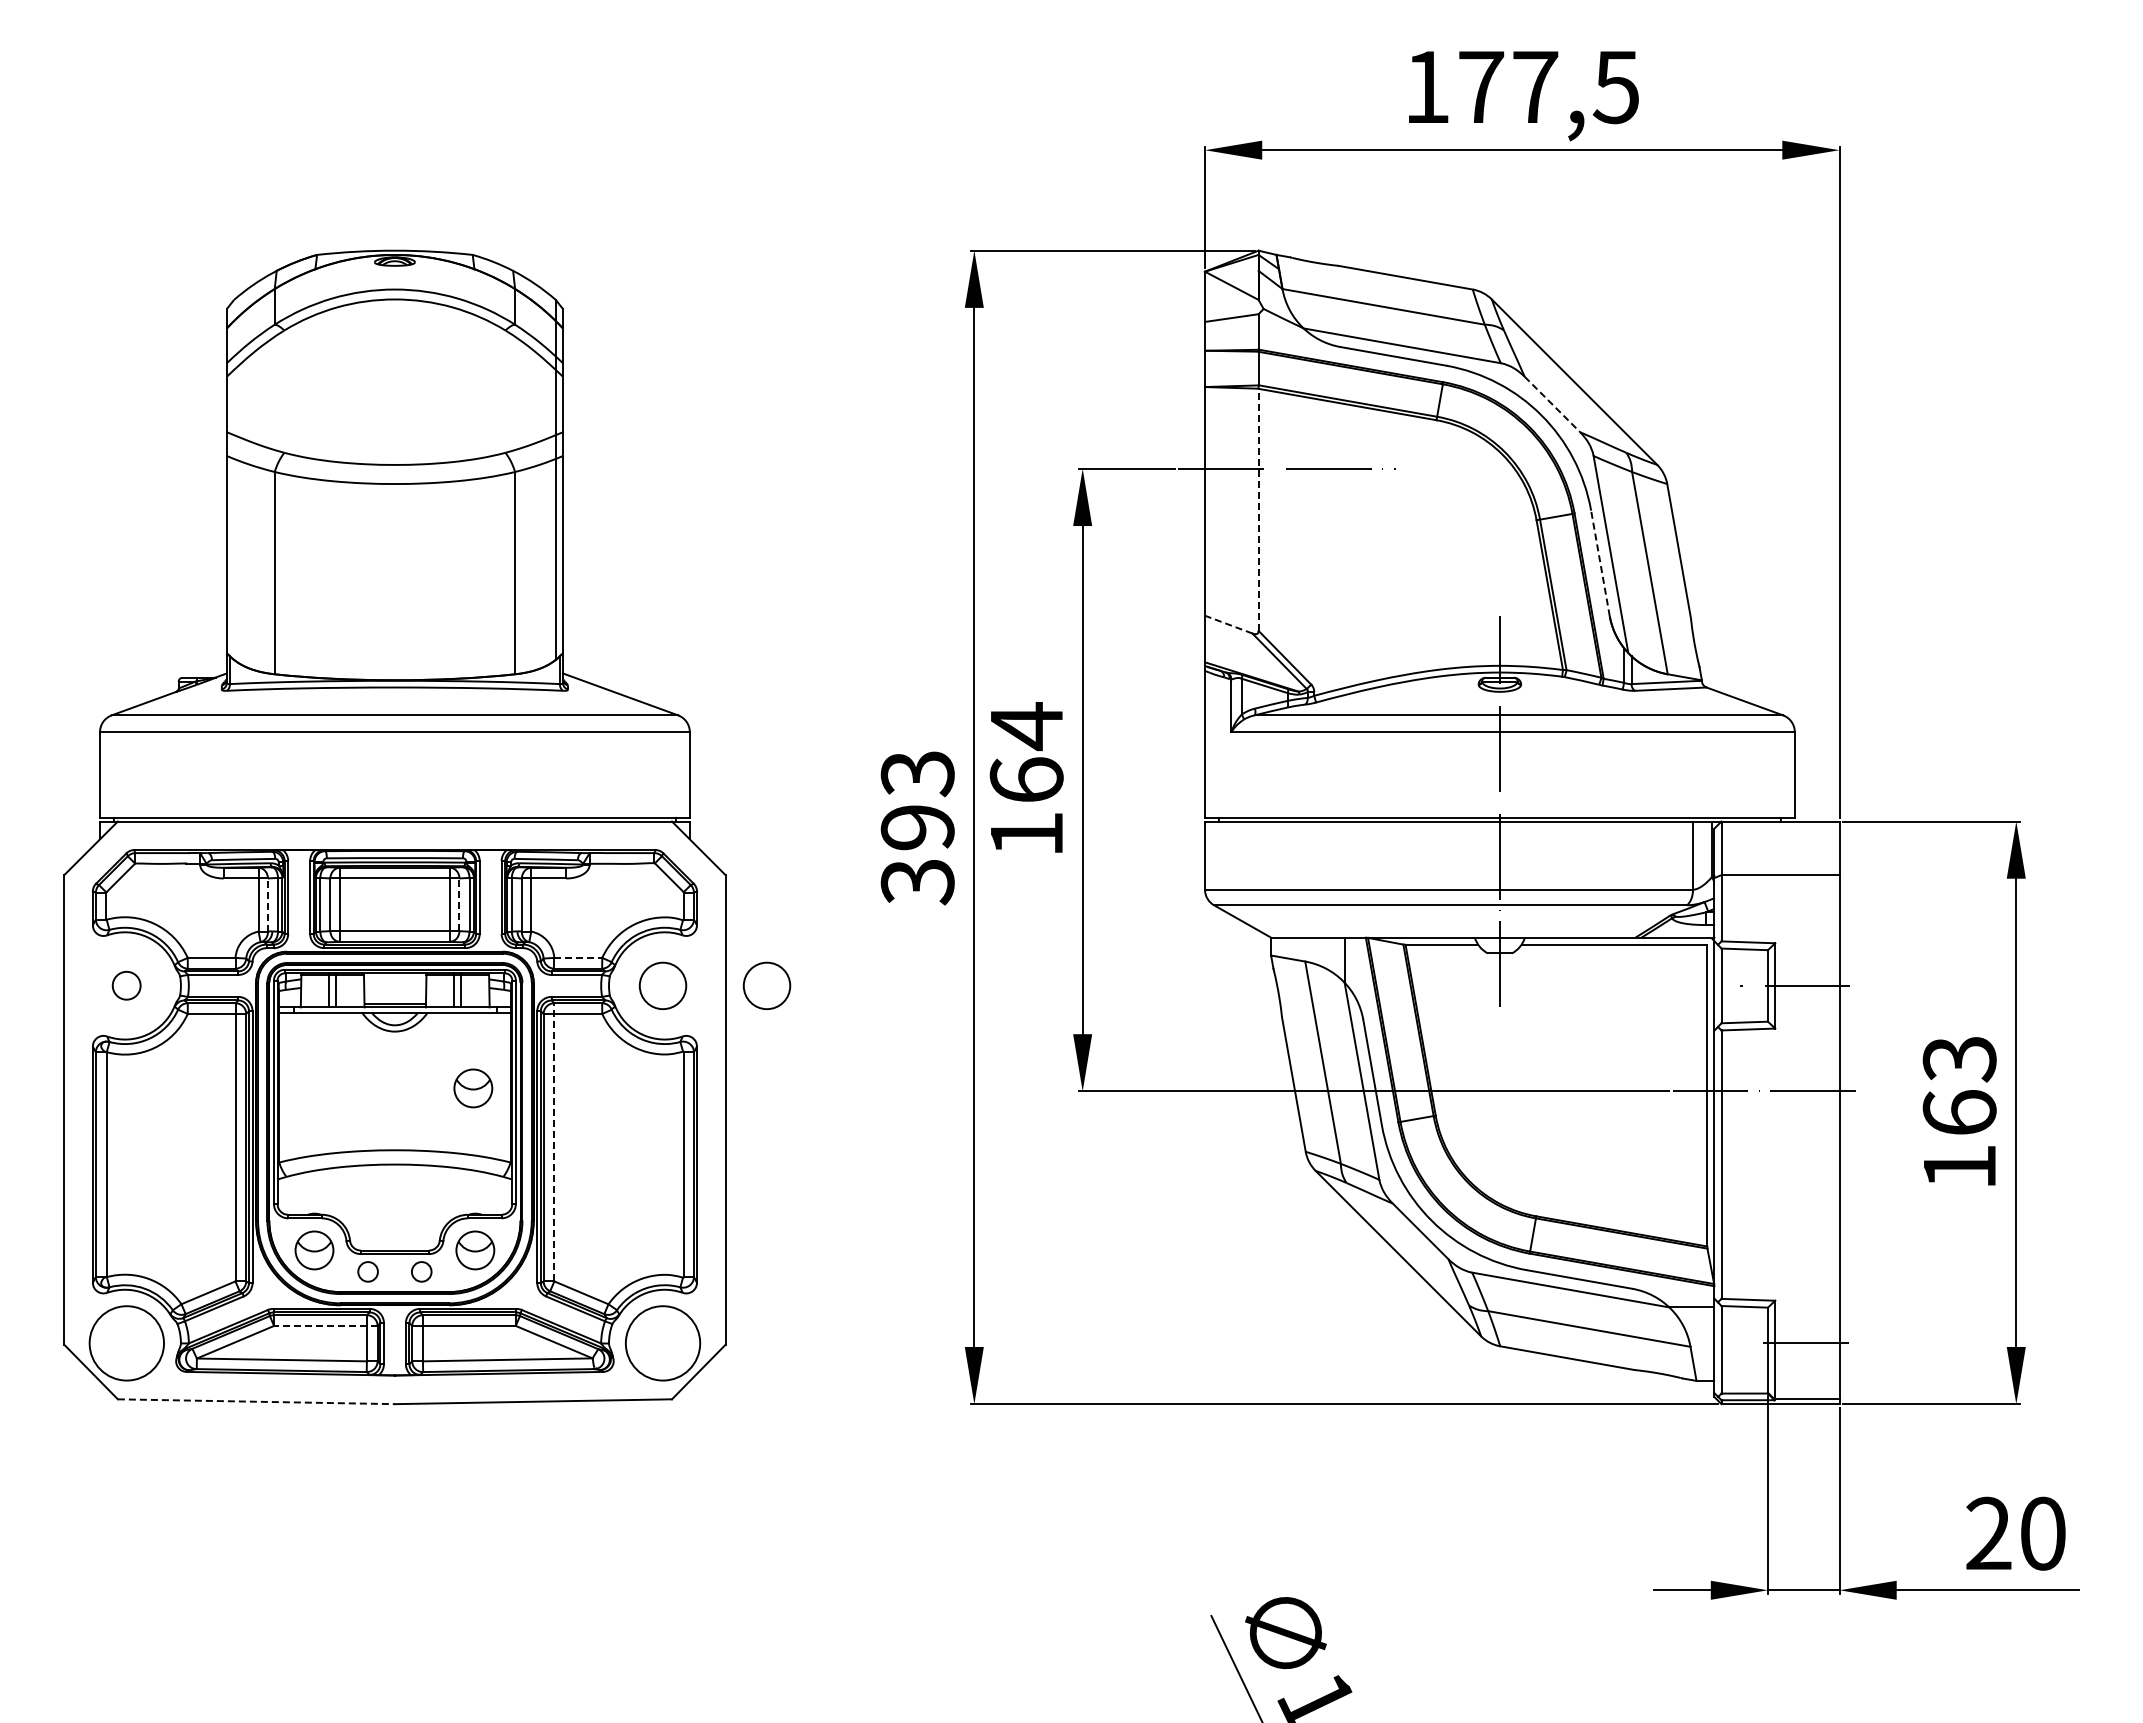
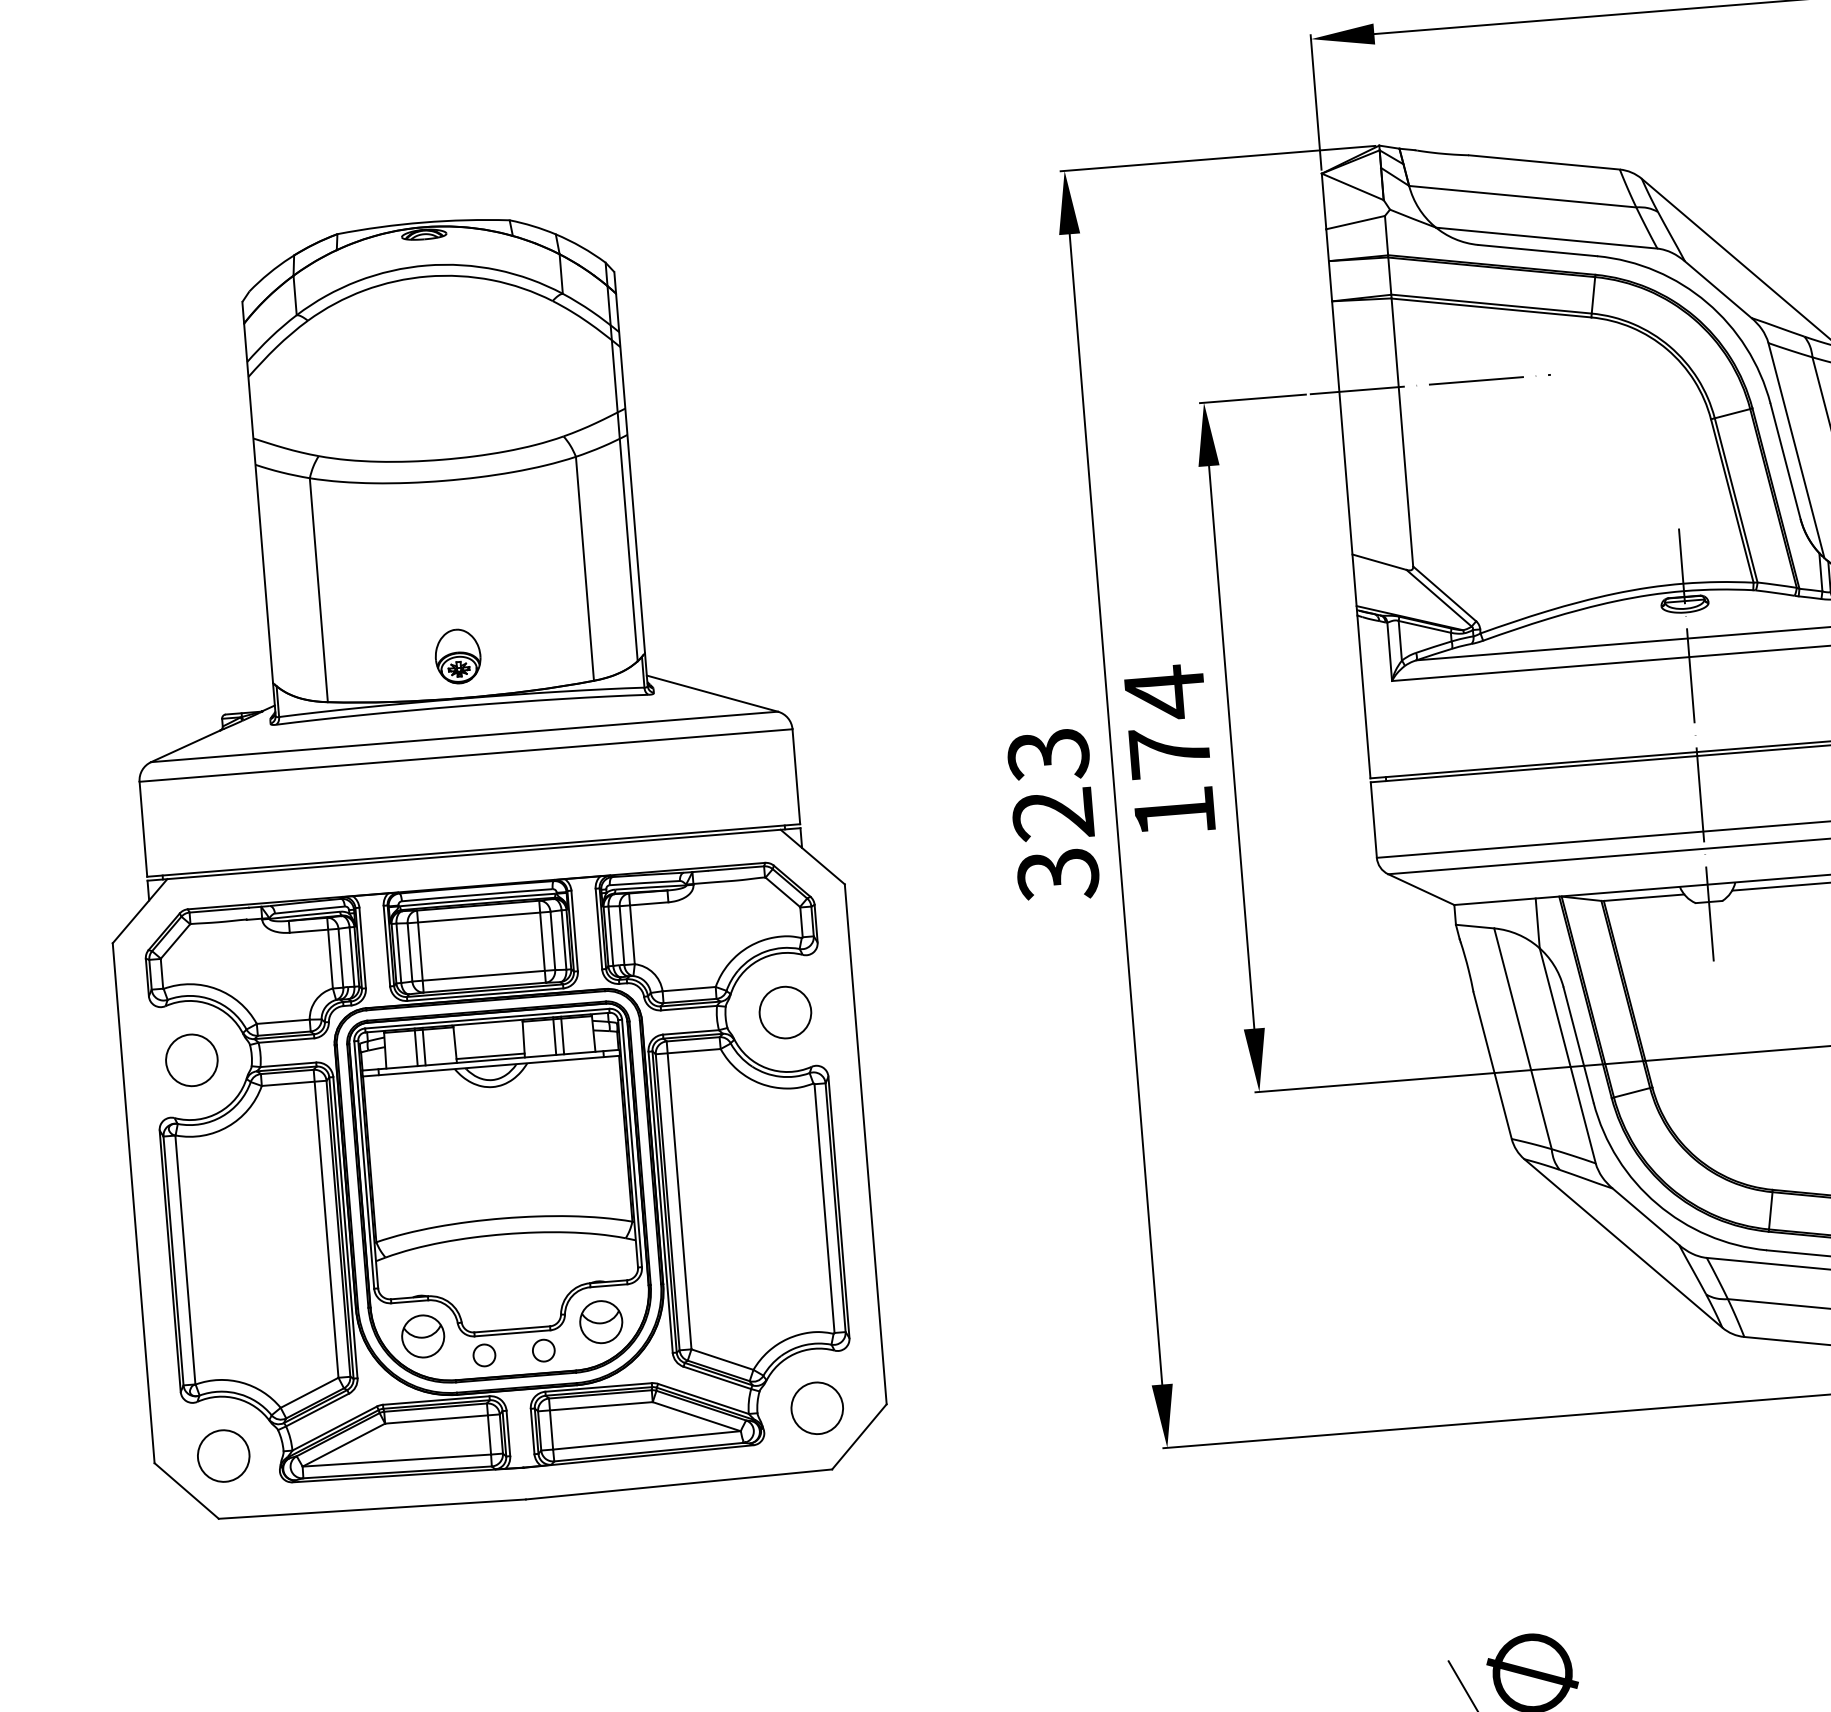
line: (1552, 404) -> (1718, 289), dashed -> solid
line: (1258, 509) -> (1402, 432), dashed -> solid
line: (1600, 563) -> (1785, 461), dashed -> solid
line: (1228, 624) -> (1379, 562), dashed -> solid
part: (394, 642) -> (457, 656), added
text: (1026, 779) -> (1169, 751), 164 -> 174
text: (917, 827) -> (1053, 814), 393 -> 323
line: (459, 904) -> (552, 940), dashed -> solid
line: (267, 905) -> (340, 958), dashed -> solid
line: (578, 957) -> (689, 988), dashed -> solid
circle: (126, 985) -> (191, 1059), size x1.67
circle: (766, 985) -> (899, 1002), removed
part: (473, 1088) -> (584, 1143), removed
line: (554, 1141) -> (679, 1194), dashed -> solid
line: (325, 1325) -> (442, 1418), dashed -> solid
circle: (126, 1343) -> (223, 1456), size x0.62
circle: (662, 1343) -> (816, 1408), size x0.62
line: (256, 1401) -> (372, 1508), dashed -> solid

